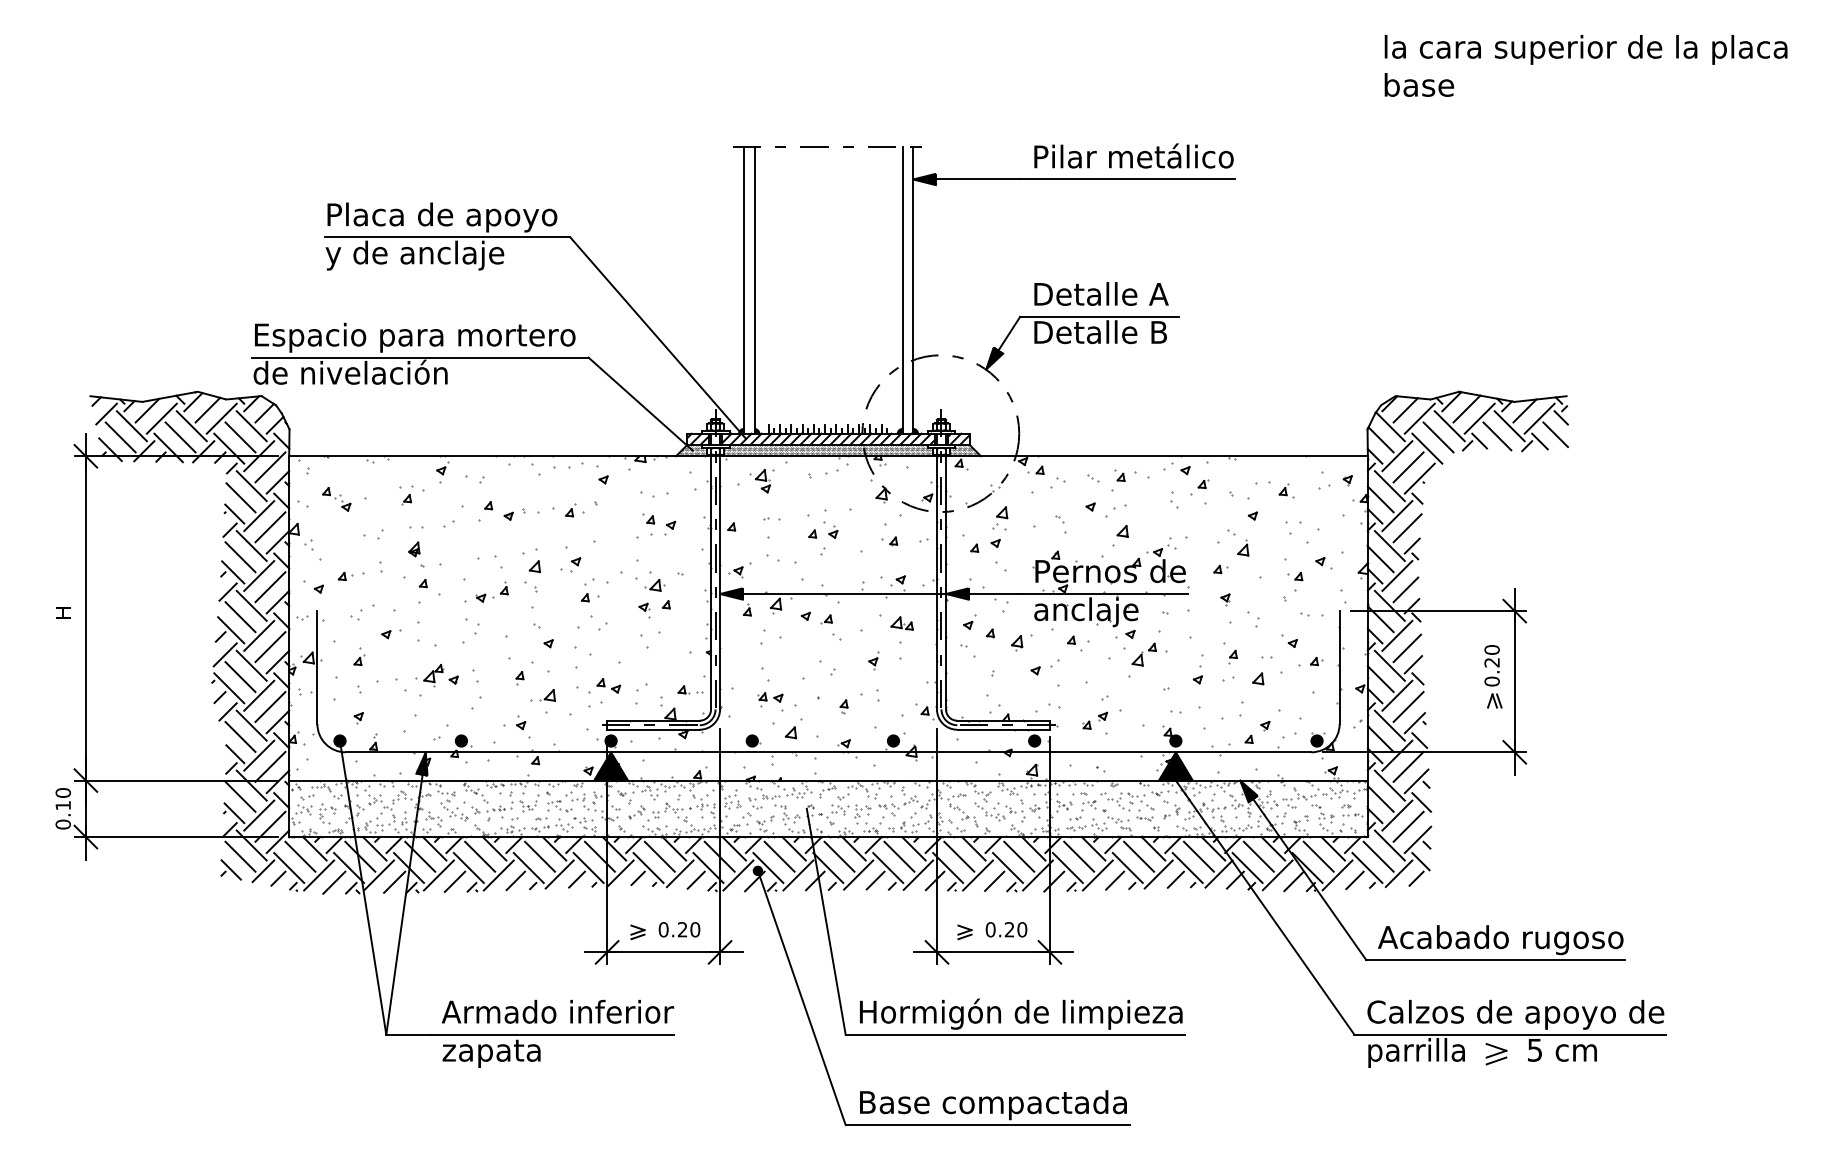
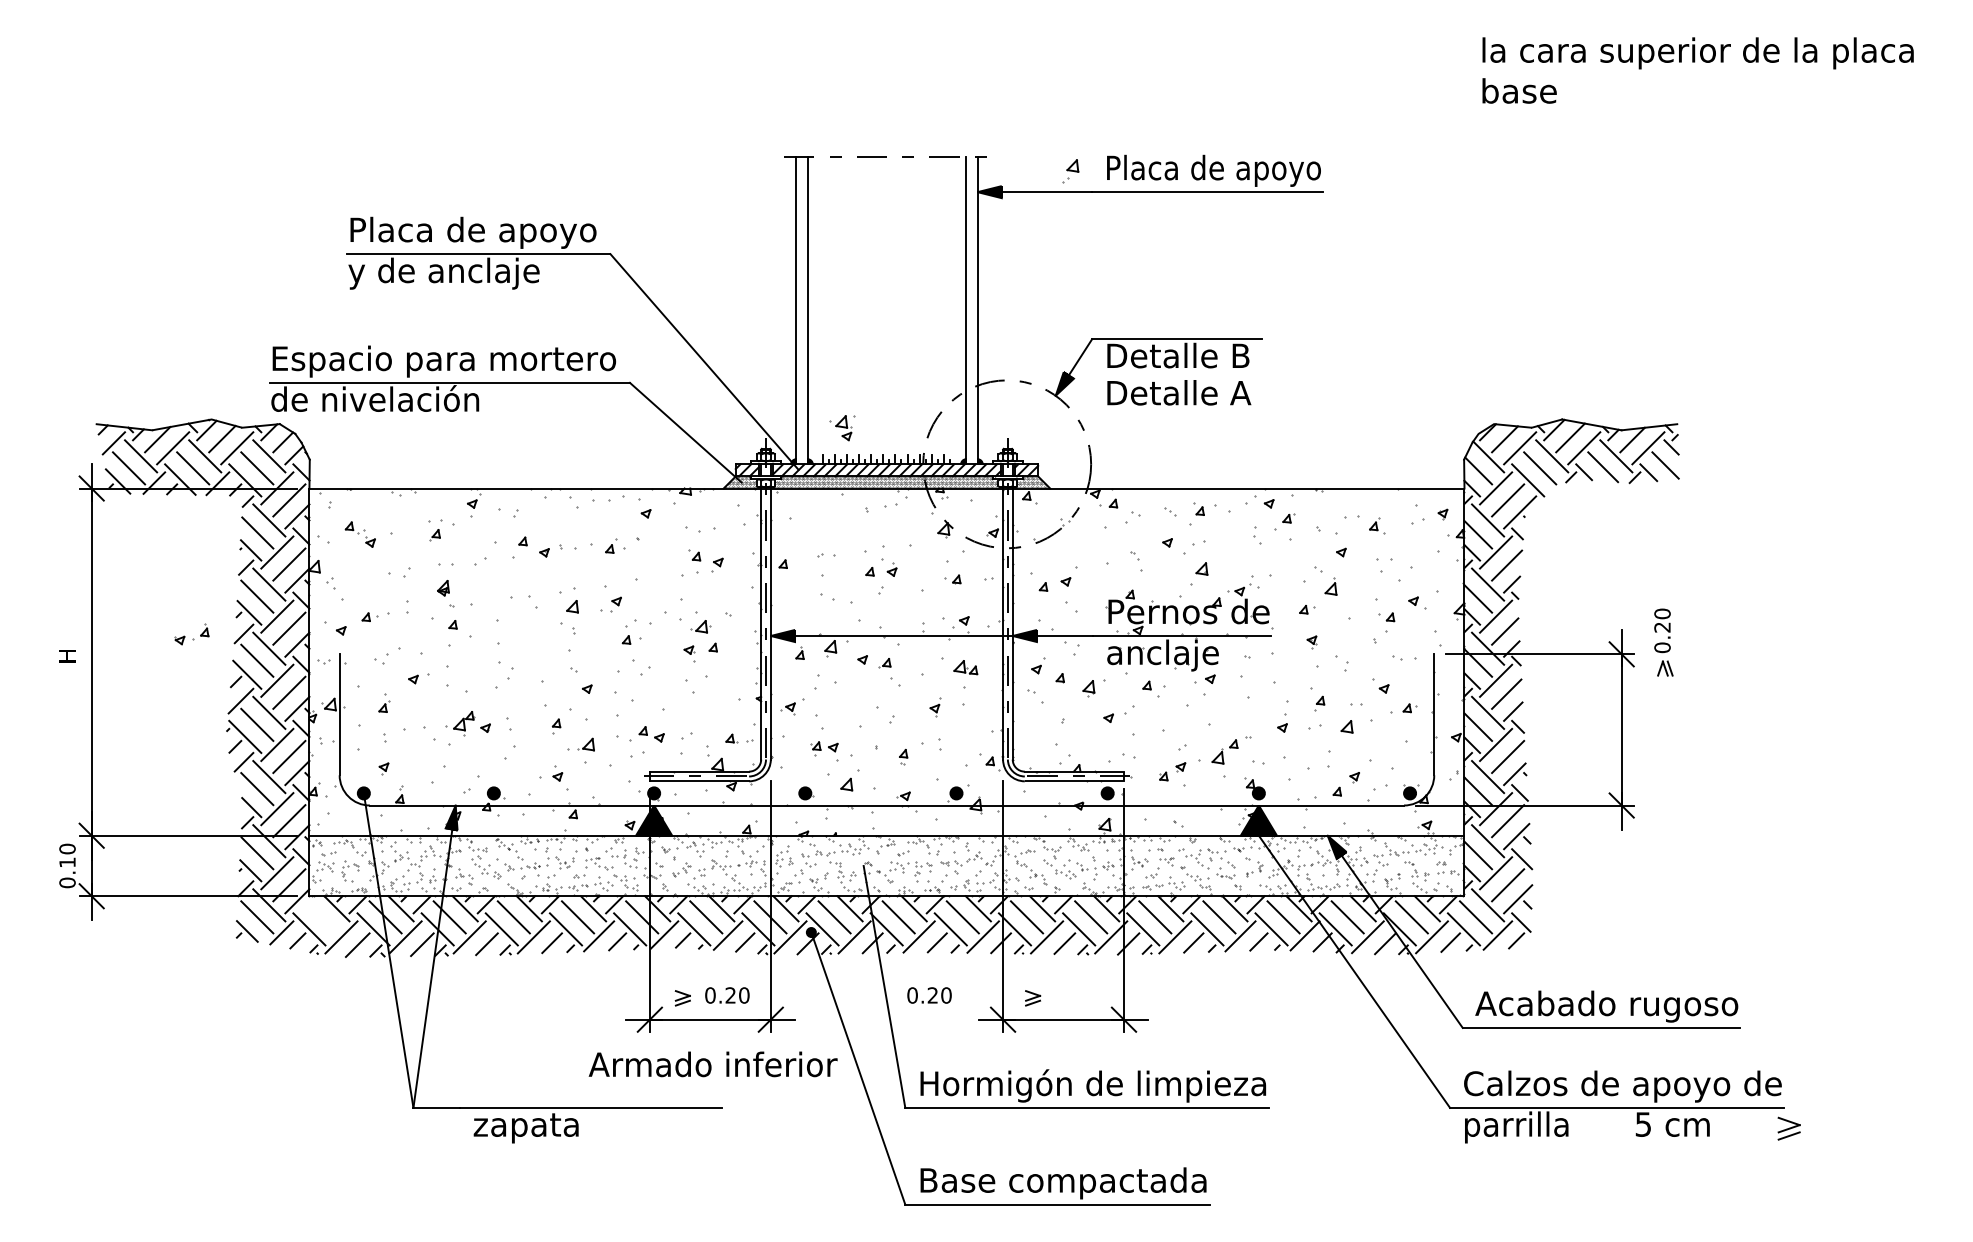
text: (1133, 158) -> (1213, 169), Pilar metálico -> Placa de apoyo
text: (1101, 293) -> (1179, 392), moved
part: (761, 481) -> (842, 428), moved
part: (999, 517) -> (1070, 171), moved
part: (740, 570) -> (792, 706), moved
part: (491, 592) -> (191, 634), moved
part: (1143, 654) -> (1224, 751), moved
part: (1493, 676) -> (1663, 642), moved
line: (300, 856) -> (321, 917), removed
text: (1006, 929) -> (929, 995), moved
text: (557, 1011) -> (712, 1064), moved
part: (1495, 1053) -> (1788, 1128), moved

